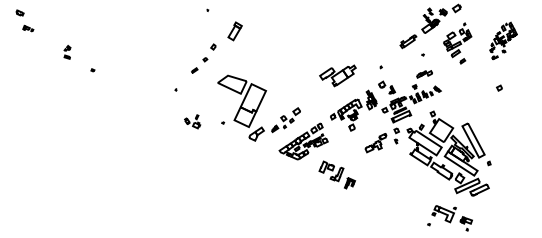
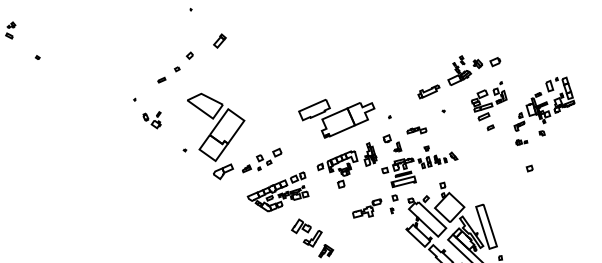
part: (235, 30) -> (220, 40), size x0.62
part: (503, 40) -> (545, 111), size x1.67
part: (424, 74) -> (416, 131), moved
part: (337, 75) -> (334, 117), size x1.67
part: (192, 121) -> (152, 118), moved

